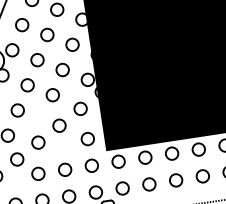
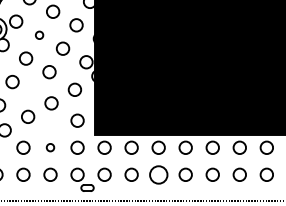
circle: (37, 60) -> (39, 35), size x0.6
circle: (65, 169) -> (50, 147), size x0.6
circle: (175, 180) -> (158, 174), size x1.4

